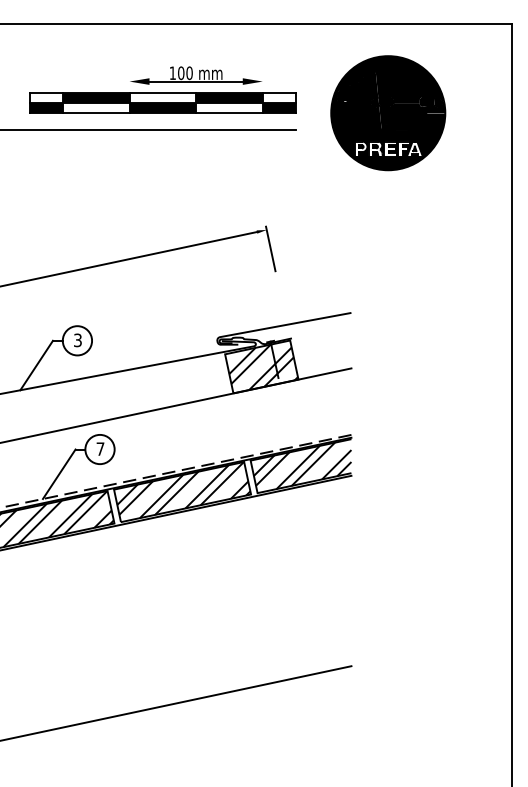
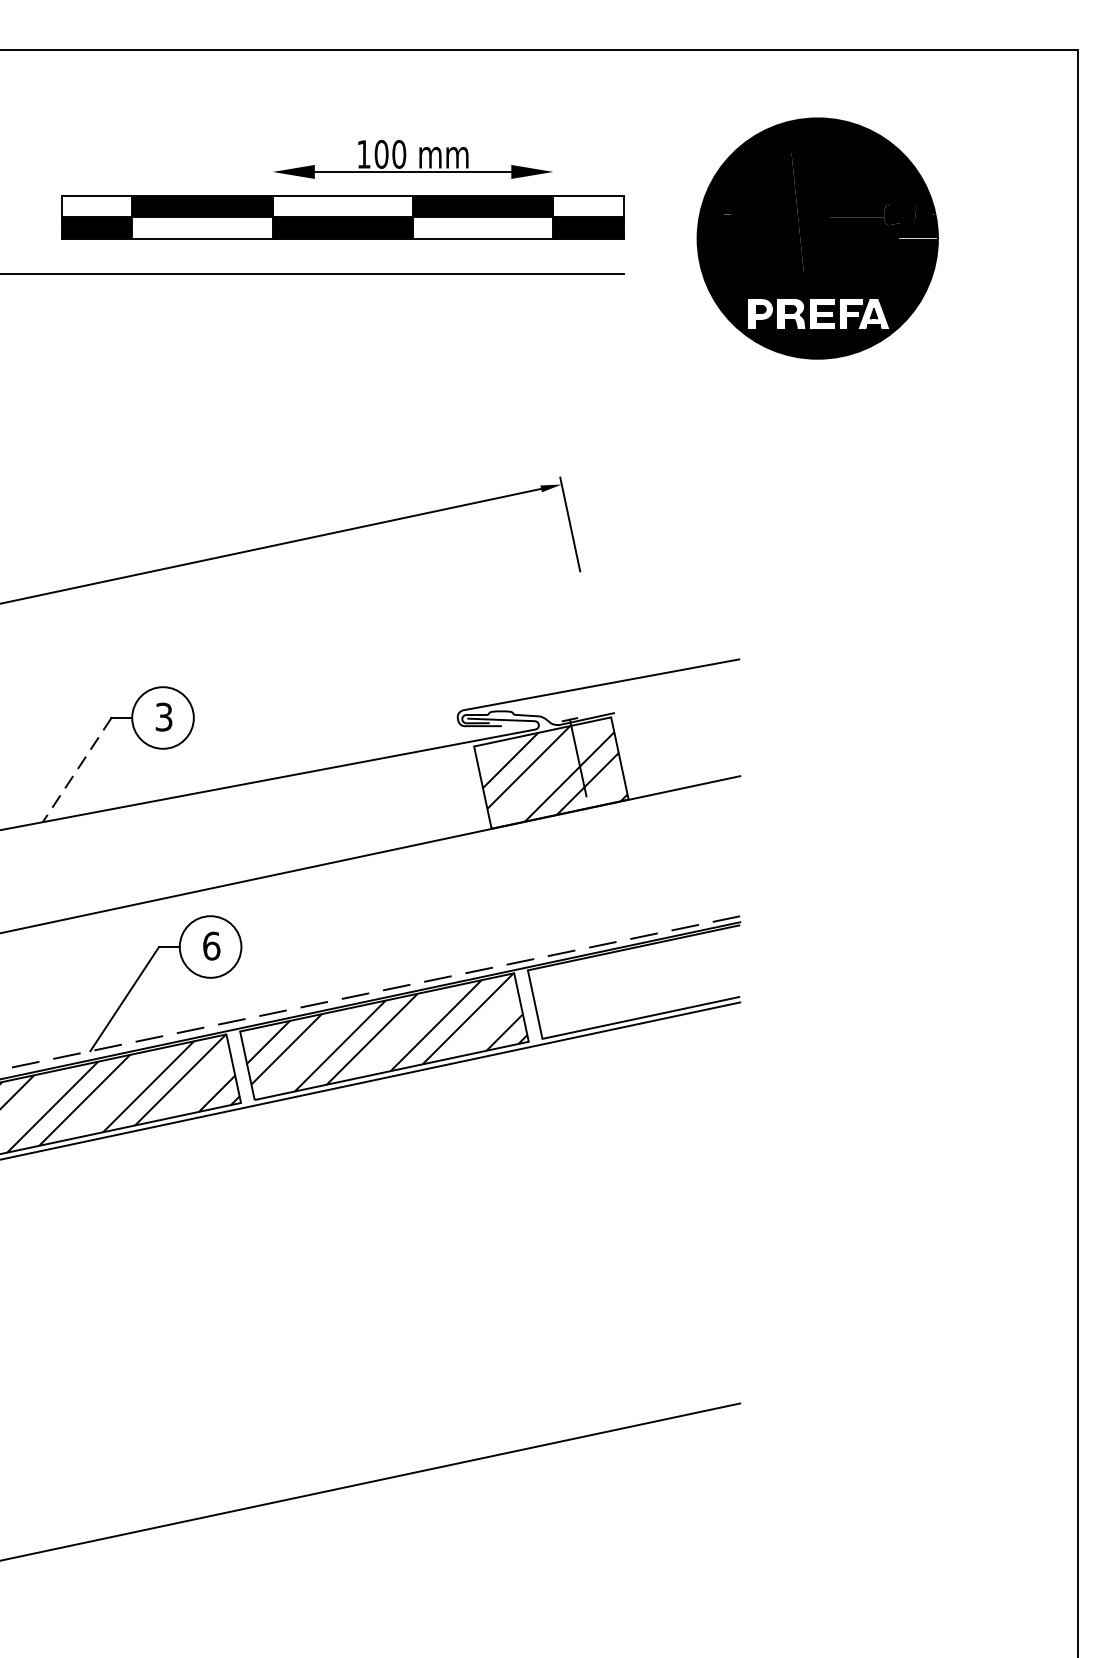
line: (36, 365) -> (76, 770), solid -> dashed
text: (100, 448) -> (211, 944), 7 -> 6
hatch: (302, 465) -> (637, 980), removed

